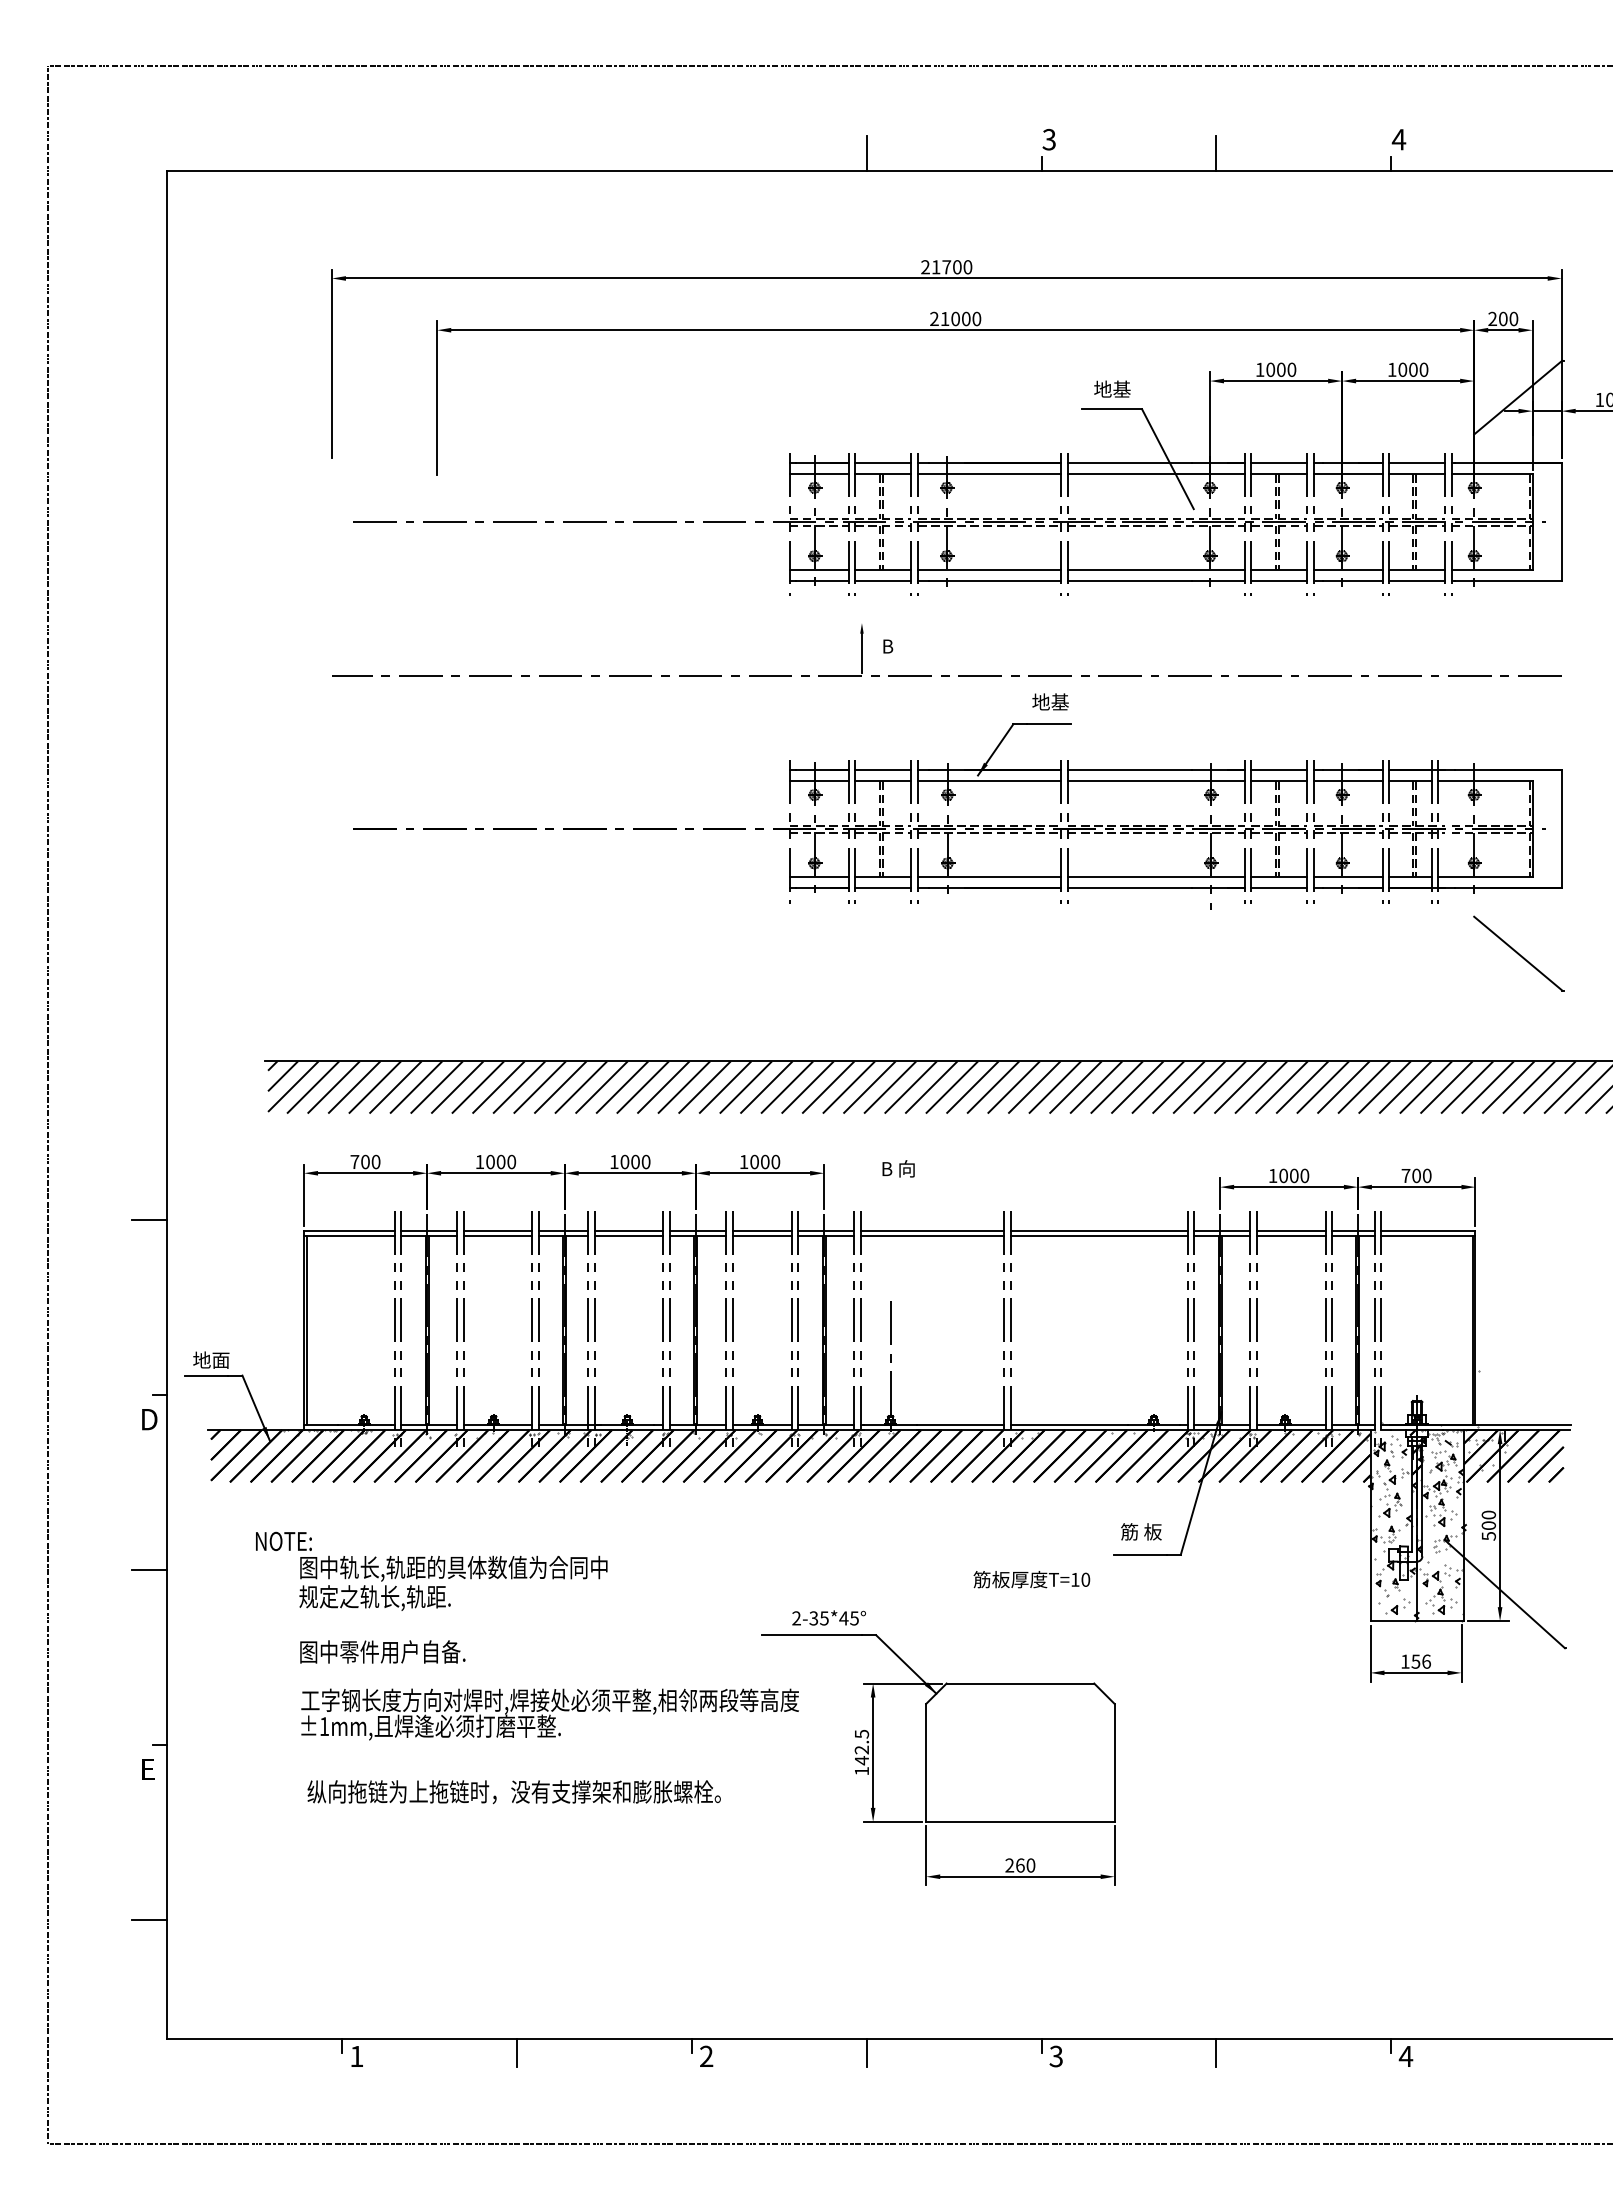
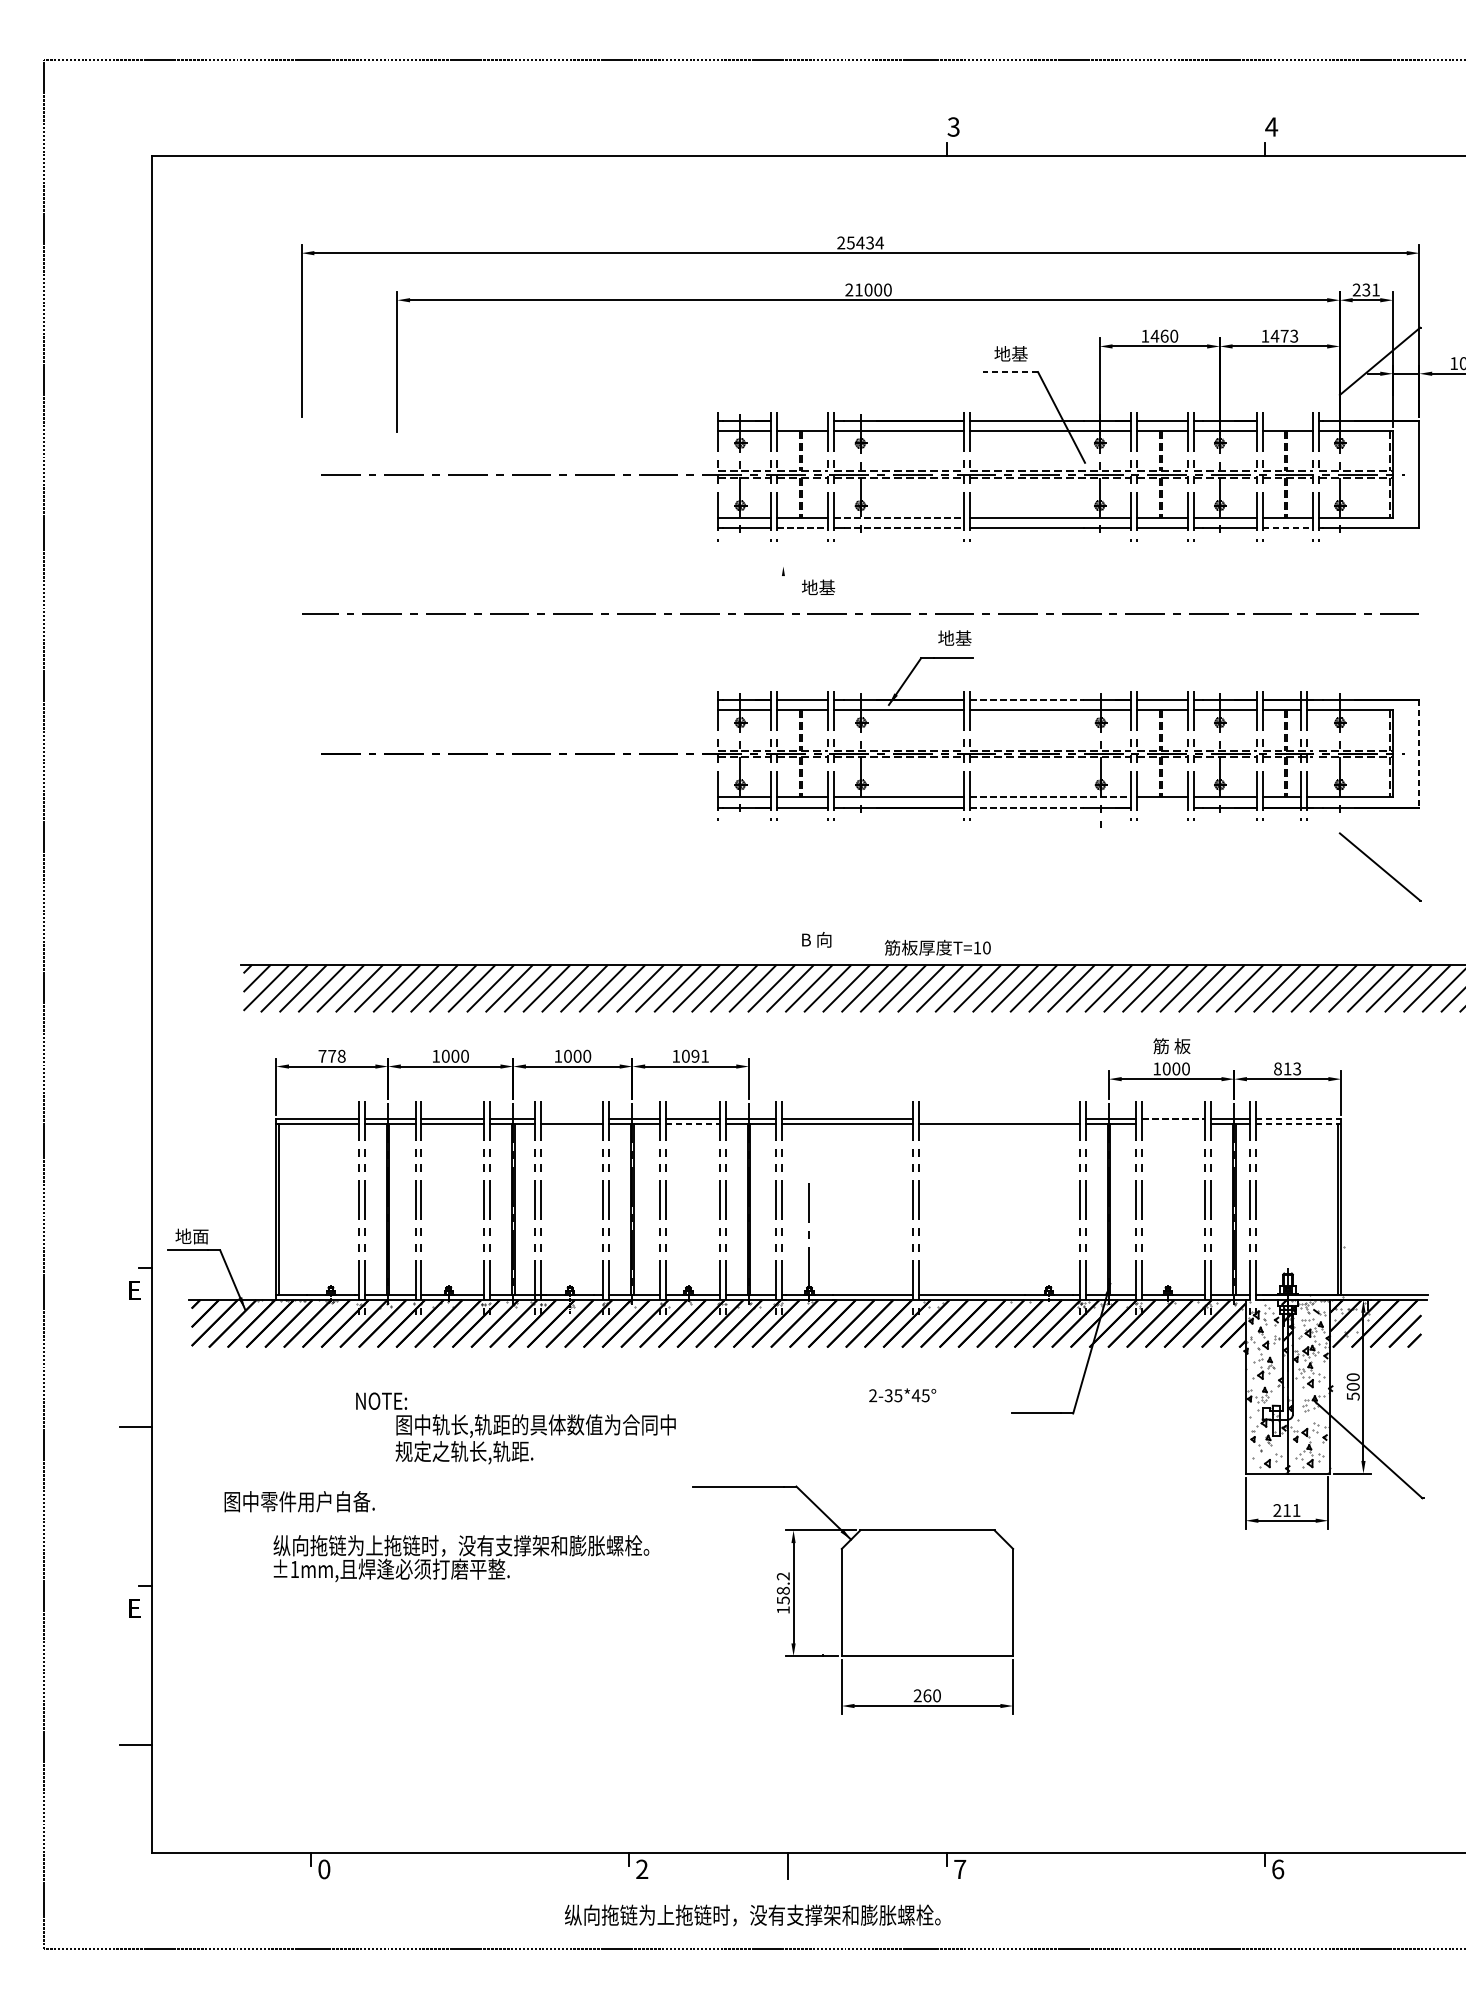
line: (866, 153) -> (787, 139), removed
line: (1216, 153) -> (1105, 139), removed
text: (951, 267) -> (864, 243), 21700 -> 25434
text: (1508, 318) -> (1371, 289), 200 -> 231
text: (1275, 369) -> (1159, 335), 1000 -> 1460
text: (1413, 369) -> (1284, 335), 1000 -> 1473
line: (1111, 409) -> (1010, 372), solid -> dashed
line: (883, 462) -> (802, 420), removed
line: (1417, 462) -> (1288, 420), removed
line: (989, 569) -> (899, 517), solid -> dashed
line: (883, 581) -> (802, 528), solid -> dashed
line: (995, 581) -> (904, 528), solid -> dashed
line: (1417, 581) -> (1288, 528), solid -> dashed
text: (900, 645) -> (818, 586), B -> 地基
line: (861, 653) -> (782, 594), removed
line: (1130, 770) -> (1027, 700), solid -> dashed
line: (1561, 829) -> (1419, 754), solid -> dashed
line: (1156, 877) -> (1051, 797), solid -> dashed
line: (1130, 888) -> (1027, 807), solid -> dashed
line: (1279, 888) -> (1162, 807), removed
text: (370, 1161) -> (336, 1055), 700 -> 778
text: (770, 1161) -> (700, 1055), 1000 -> 1091
text: (898, 1168) -> (816, 939), moved
text: (1416, 1175) -> (1287, 1068), 700 -> 813
line: (149, 1220) -> (135, 1109), removed
line: (628, 1230) -> (571, 1118), removed
line: (1098, 1230) -> (998, 1118), removed
line: (1291, 1230) -> (1173, 1118), solid -> dashed
line: (1428, 1230) -> (1298, 1118), solid -> dashed
line: (762, 1236) -> (693, 1124), solid -> dashed
line: (1290, 1236) -> (1172, 1124), removed
line: (1428, 1236) -> (1298, 1124), solid -> dashed
text: (149, 1419) -> (135, 1290), D -> E
text: (1141, 1531) -> (1172, 1045), moved
text: (431, 1570) -> (515, 1427), moved
text: (1031, 1579) -> (937, 947), moved
text: (828, 1617) -> (902, 1394), moved
text: (382, 1651) -> (299, 1501), moved
text: (1415, 1661) -> (1286, 1510), 156 -> 211
text: (549, 1701) -> (499, 1546), 工字钢长度方向对焊时,焊接处必须平整,相邻两段等高度 -> 纵向拖链为上拖链时，没有支撑架和膨胀螺栓。
text: (861, 1747) -> (782, 1588), 142.5 -> 158.2
text: (513, 1792) -> (752, 1915), moved
line: (516, 2052) -> (469, 1865), removed
line: (1216, 2052) -> (1105, 1865), removed
text: (356, 2056) -> (323, 1869), 1 -> 0
text: (1055, 2056) -> (959, 1869), 3 -> 7
text: (1405, 2056) -> (1277, 1869), 4 -> 6

